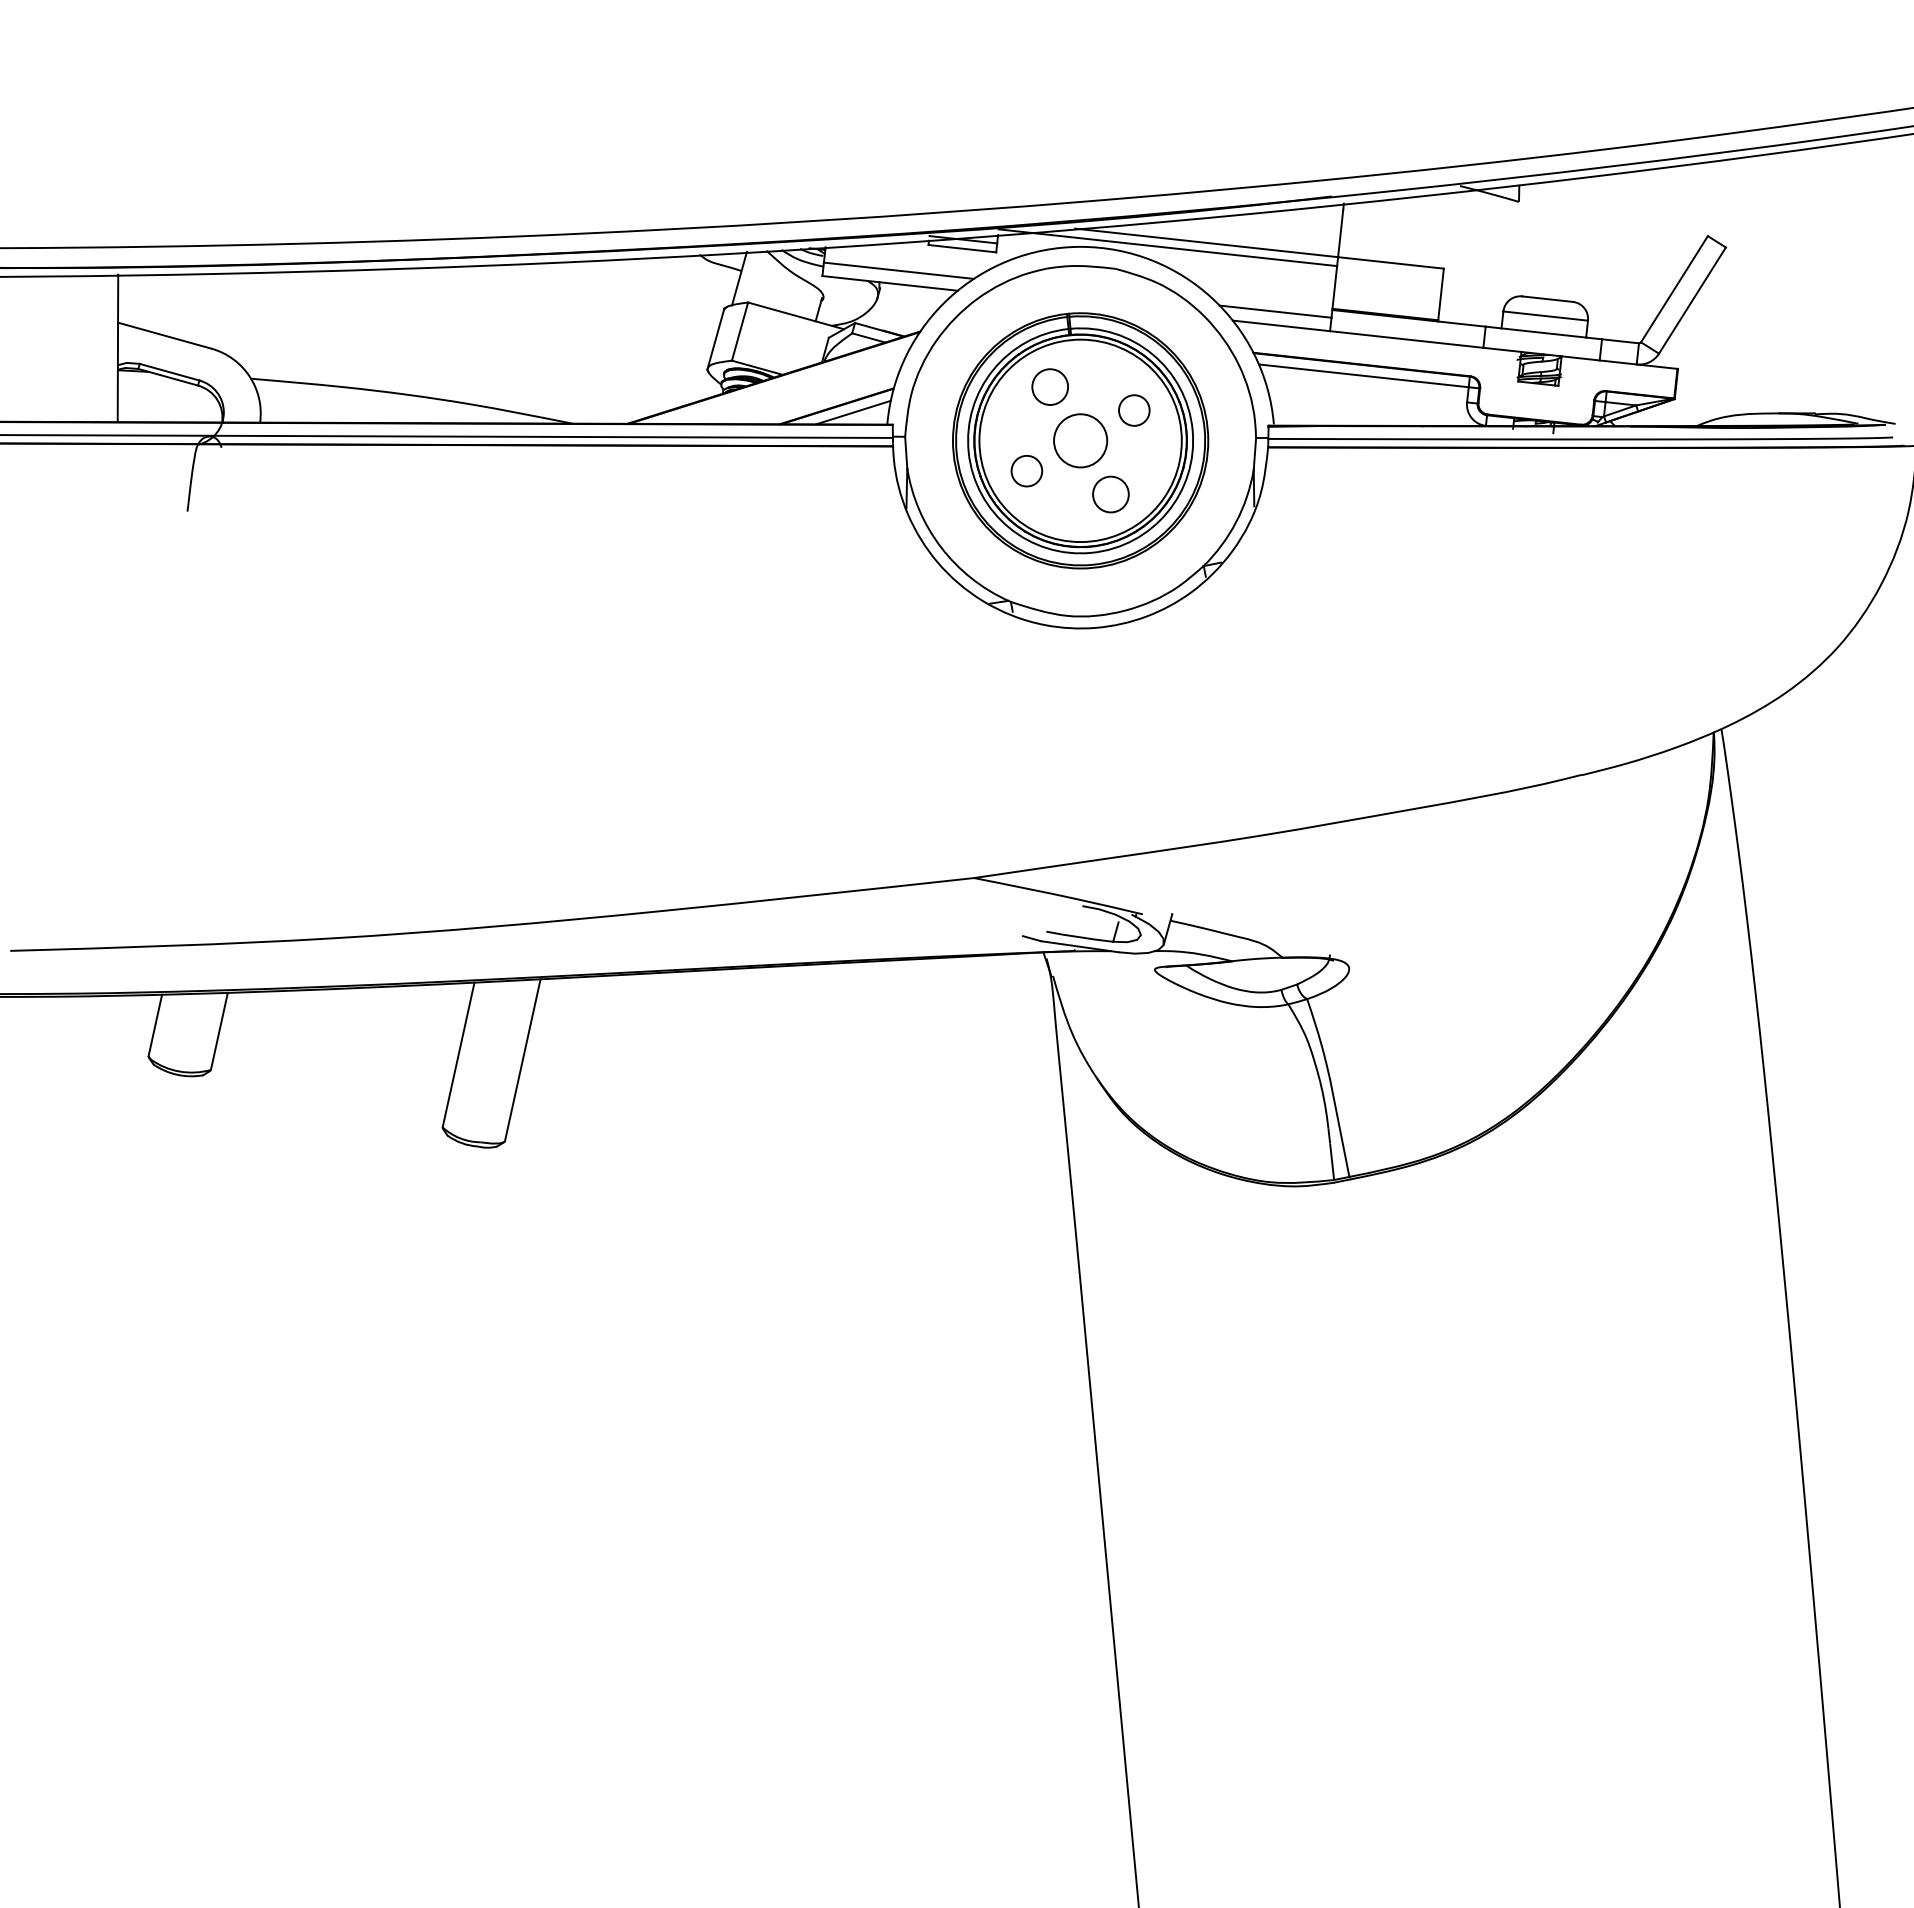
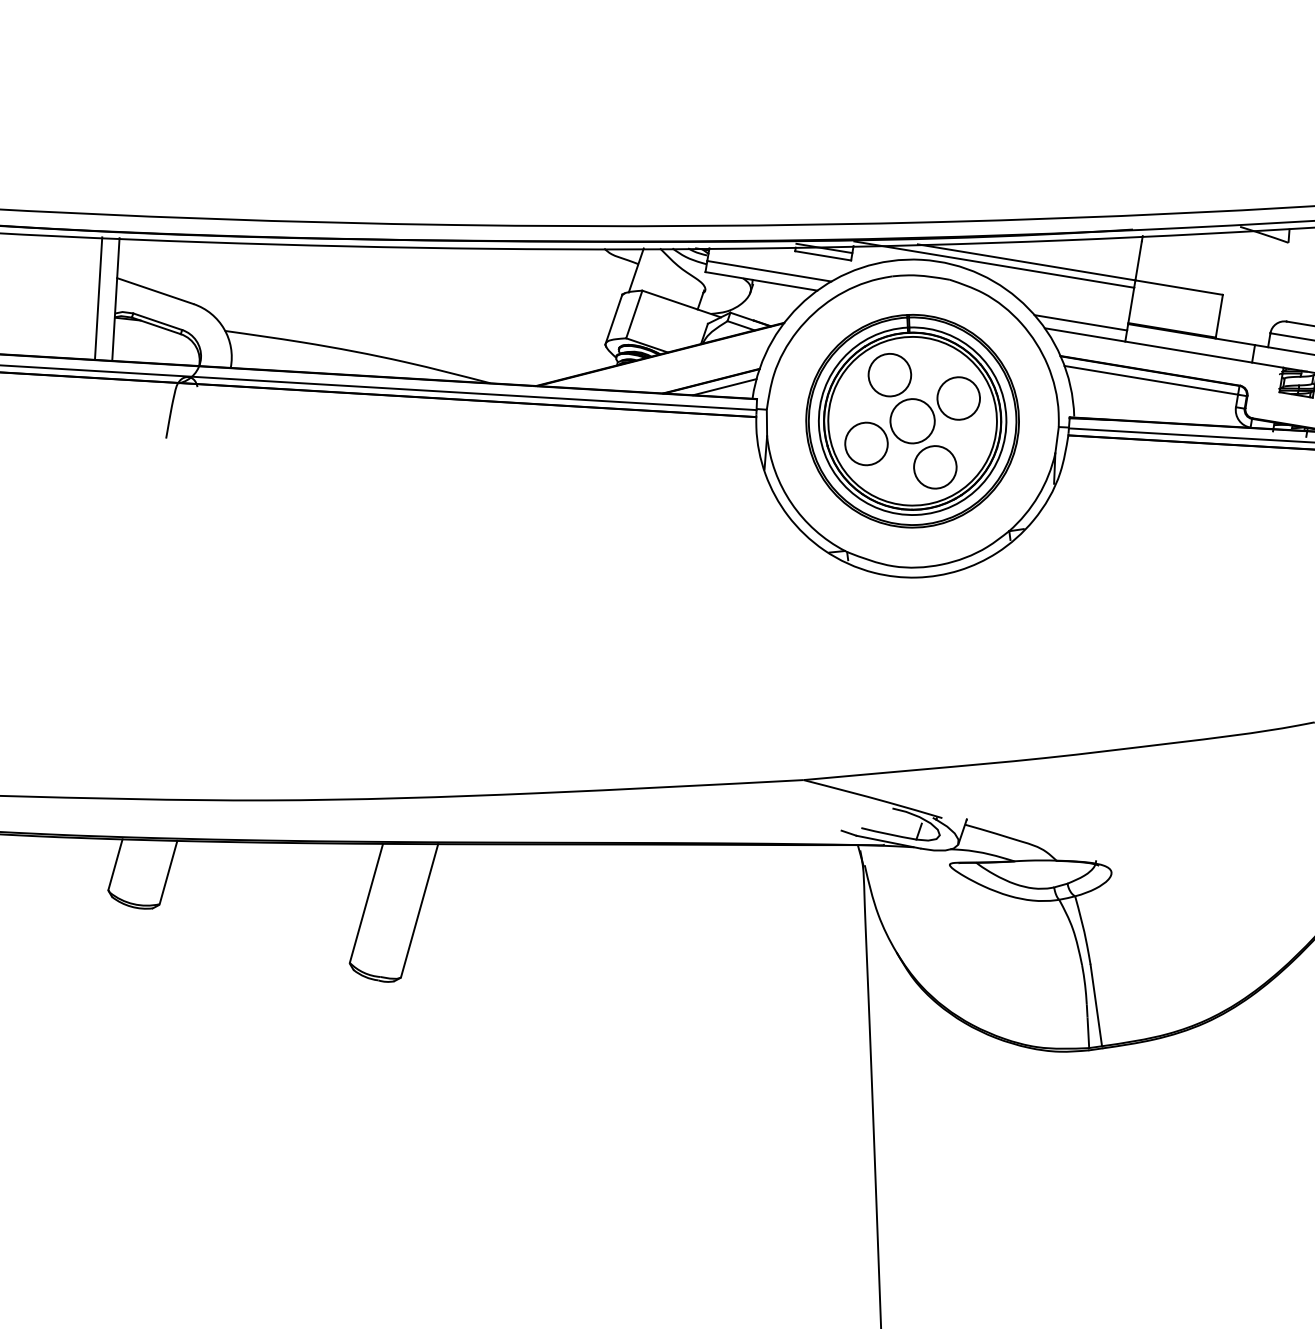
line: (96, 348) -> (98, 298), added
circle: (1049, 386) -> (889, 374), size x1.43
circle: (1133, 410) -> (958, 398), size x1.67
circle: (1026, 470) -> (866, 443), size x1.67
circle: (1110, 494) -> (934, 467), size x1.43

